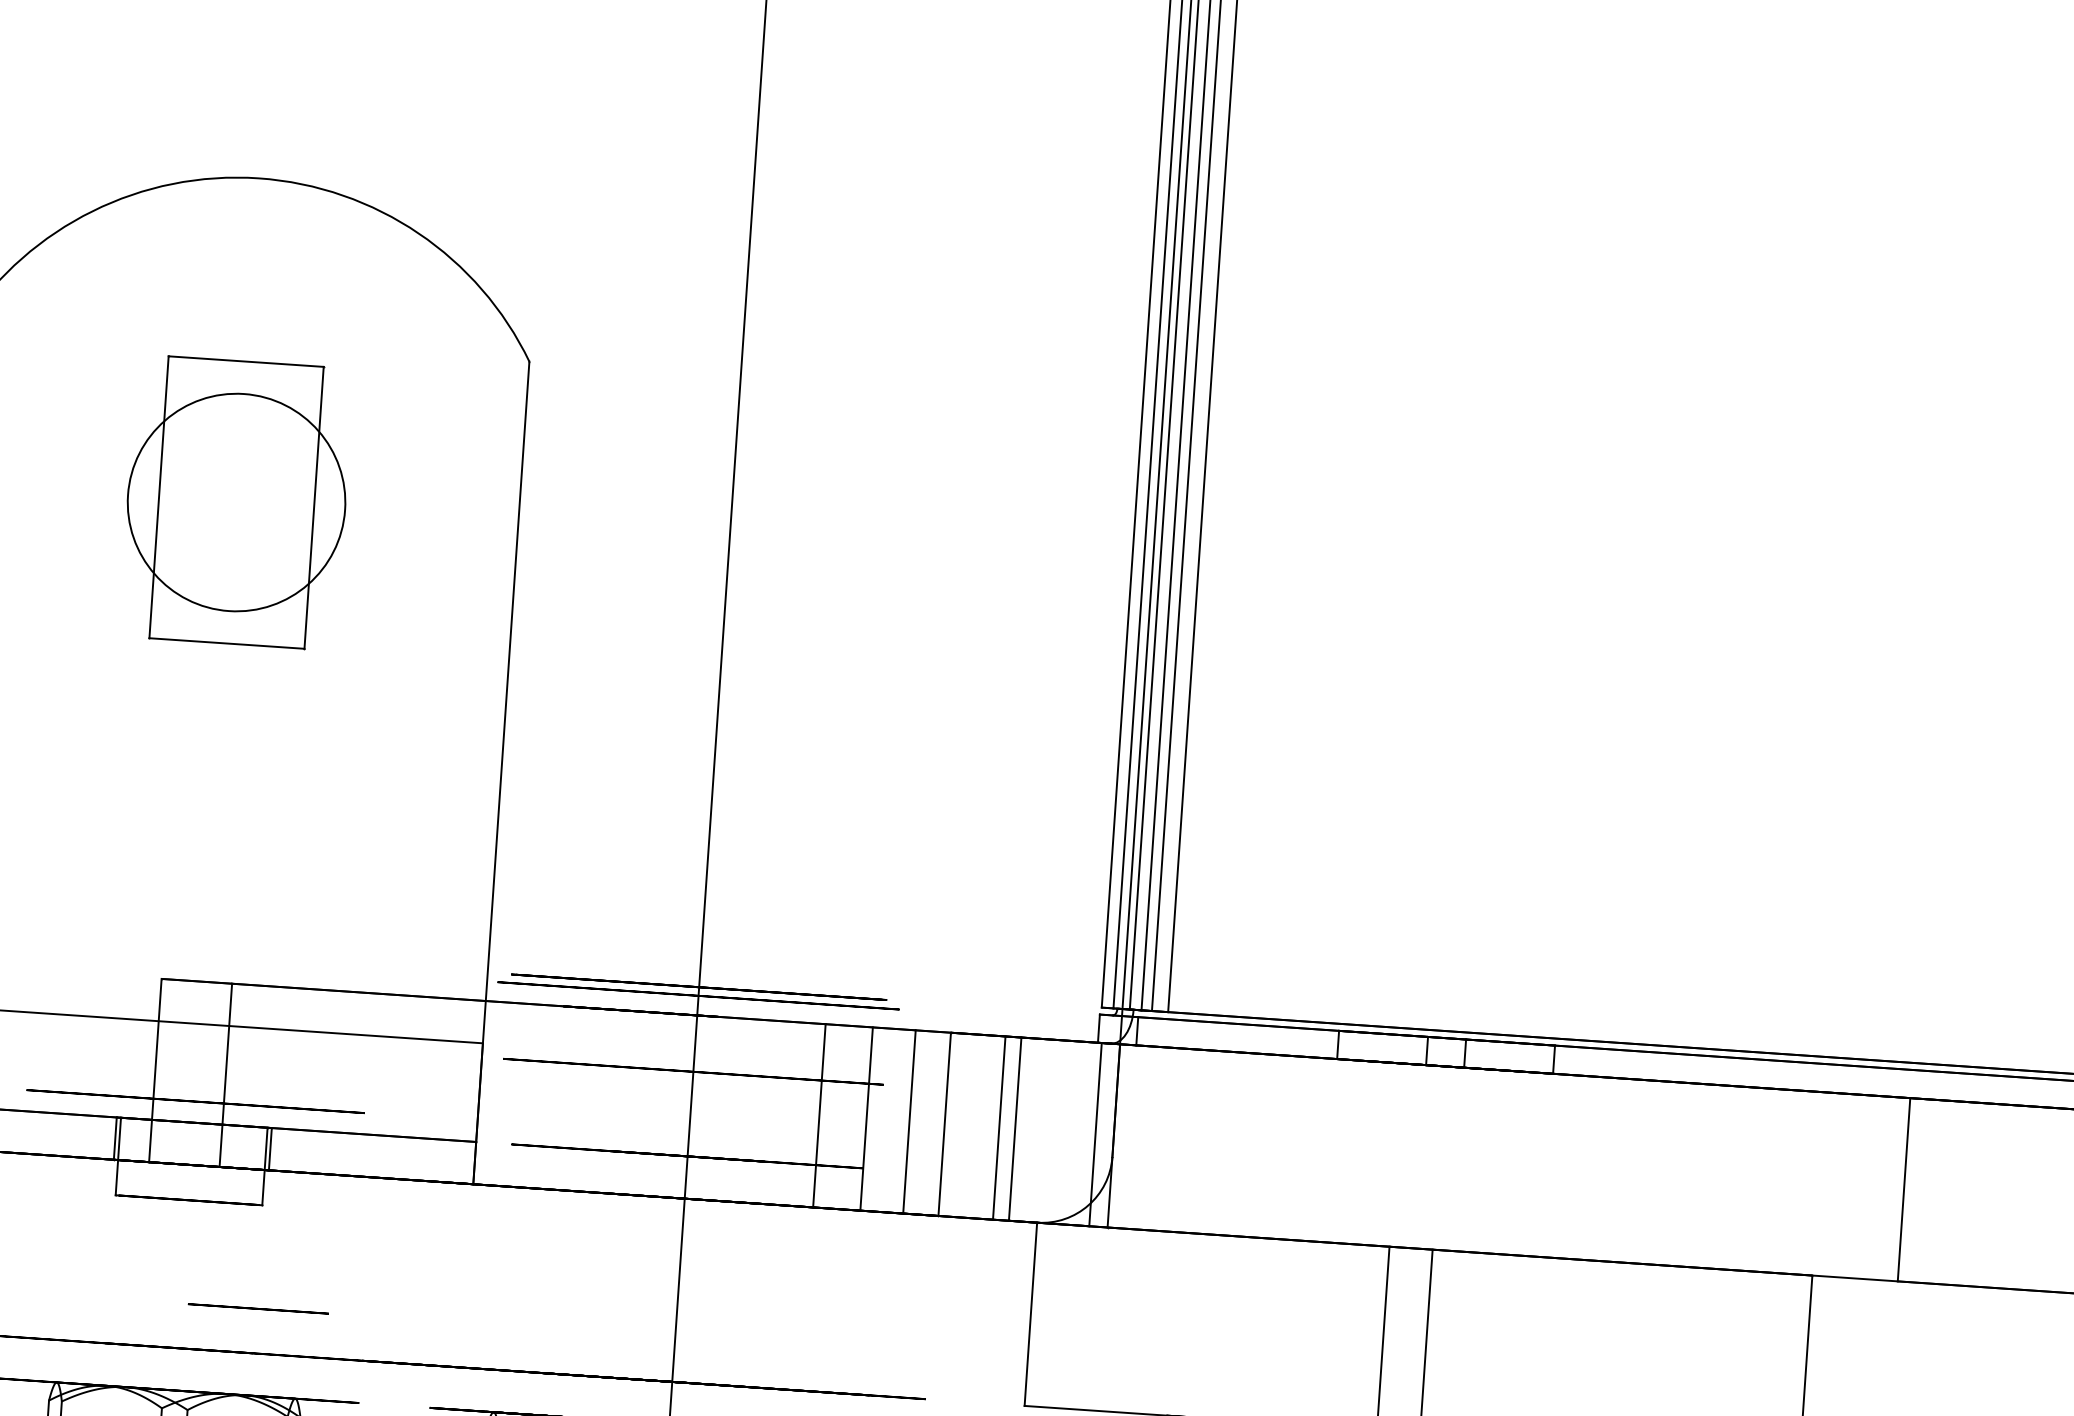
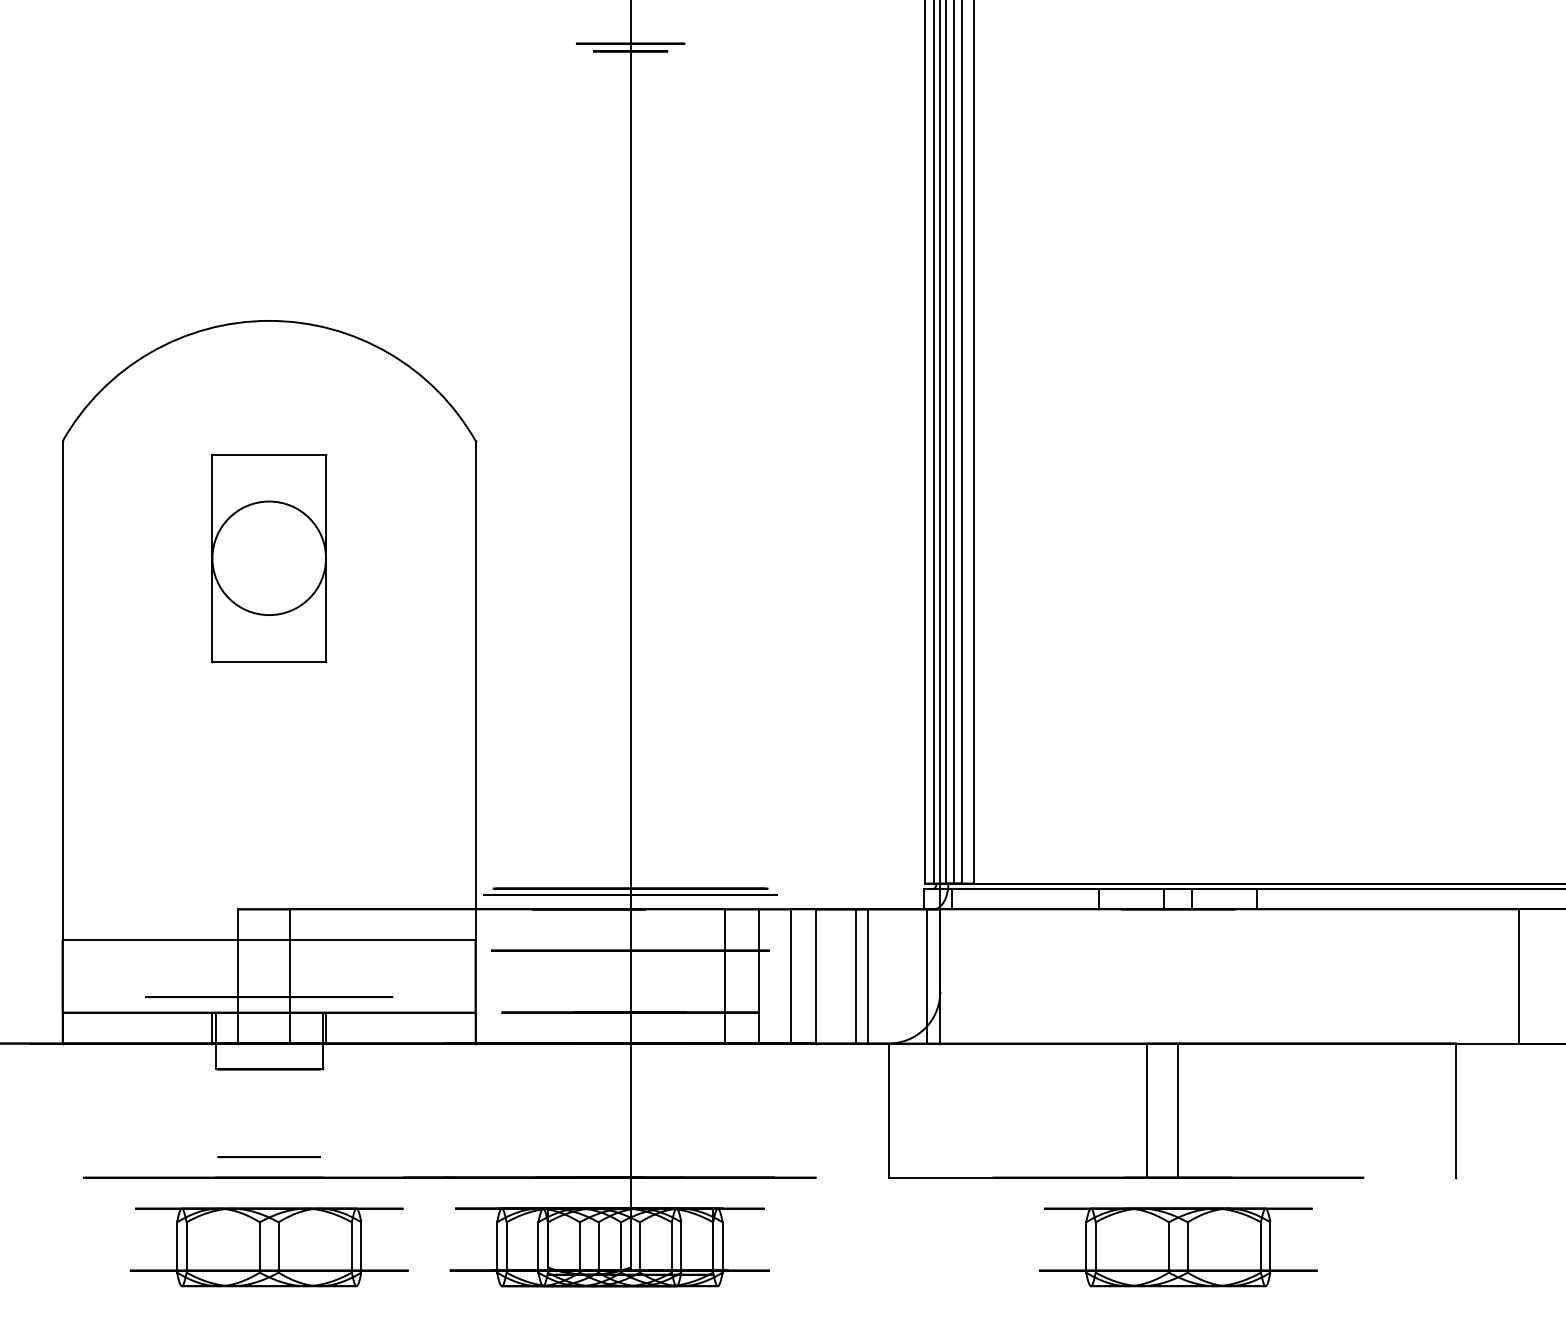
circle: (236, 502) -> (269, 558), size x0.71
circle: (257, 1309) -> (268, 1157), moved

